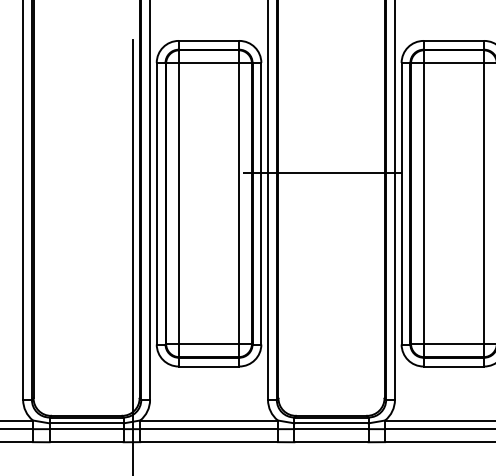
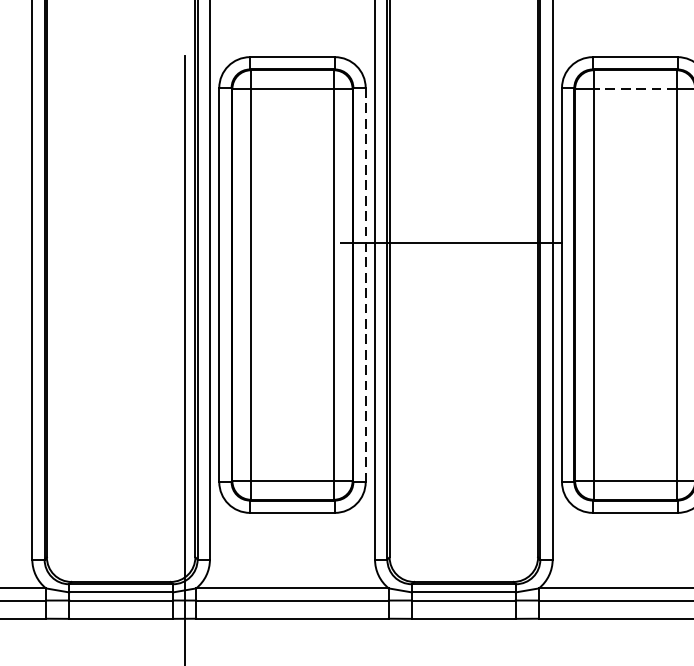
line: (453, 63) -> (634, 88), solid -> dashed
line: (261, 203) -> (365, 284), solid -> dashed

